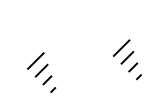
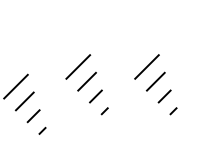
part: (81, 59) -> (85, 84), added

